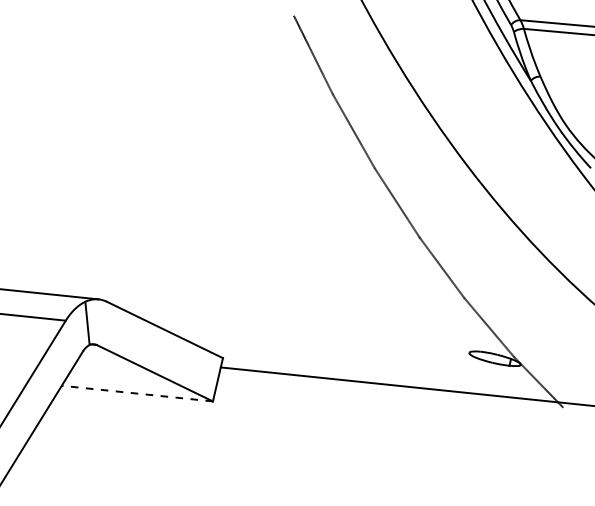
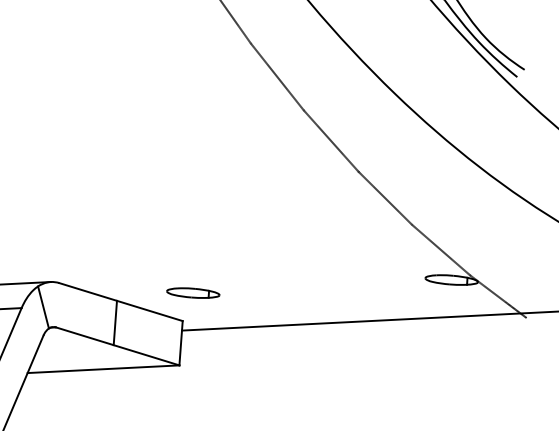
part: (237, 331) -> (192, 292), added
line: (156, 349) -> (115, 322), added
line: (137, 393) -> (103, 369), dashed -> solid

